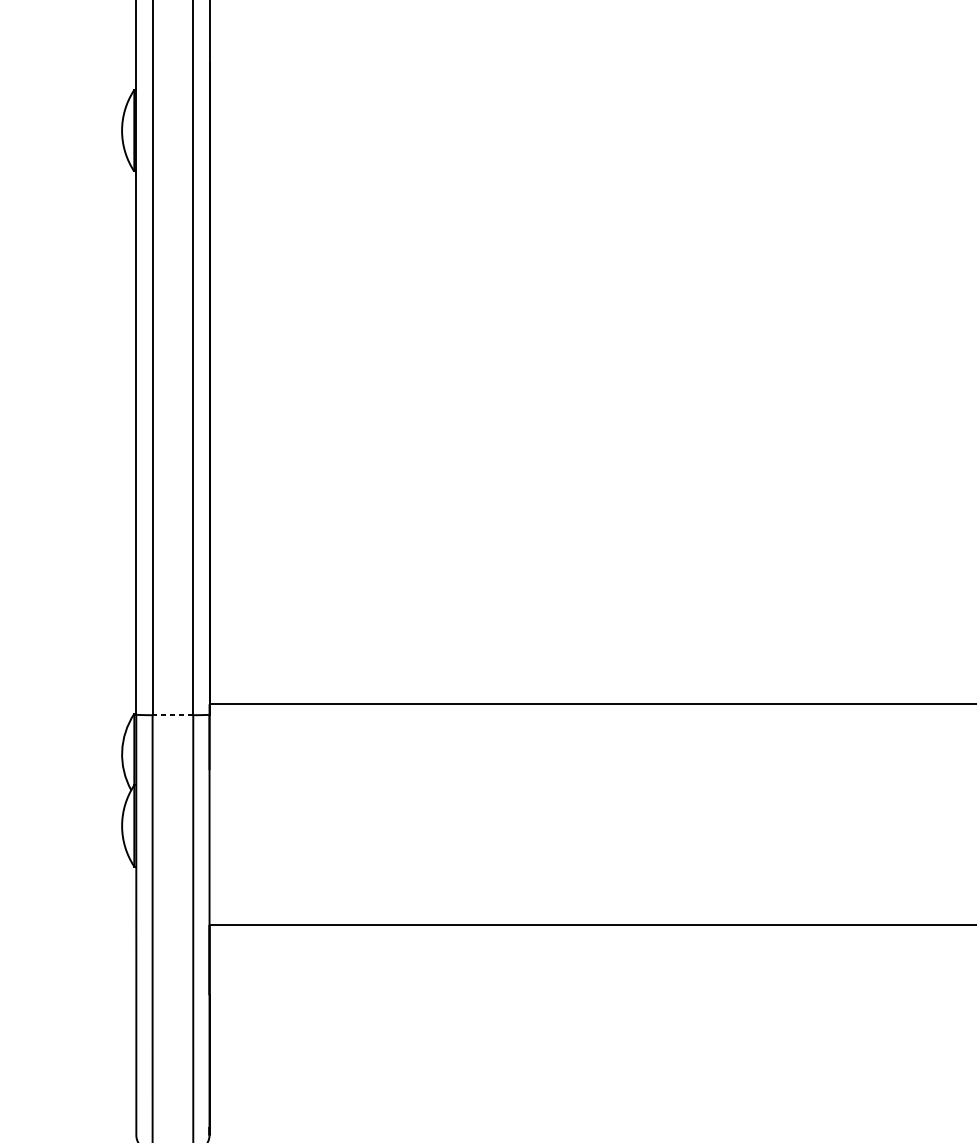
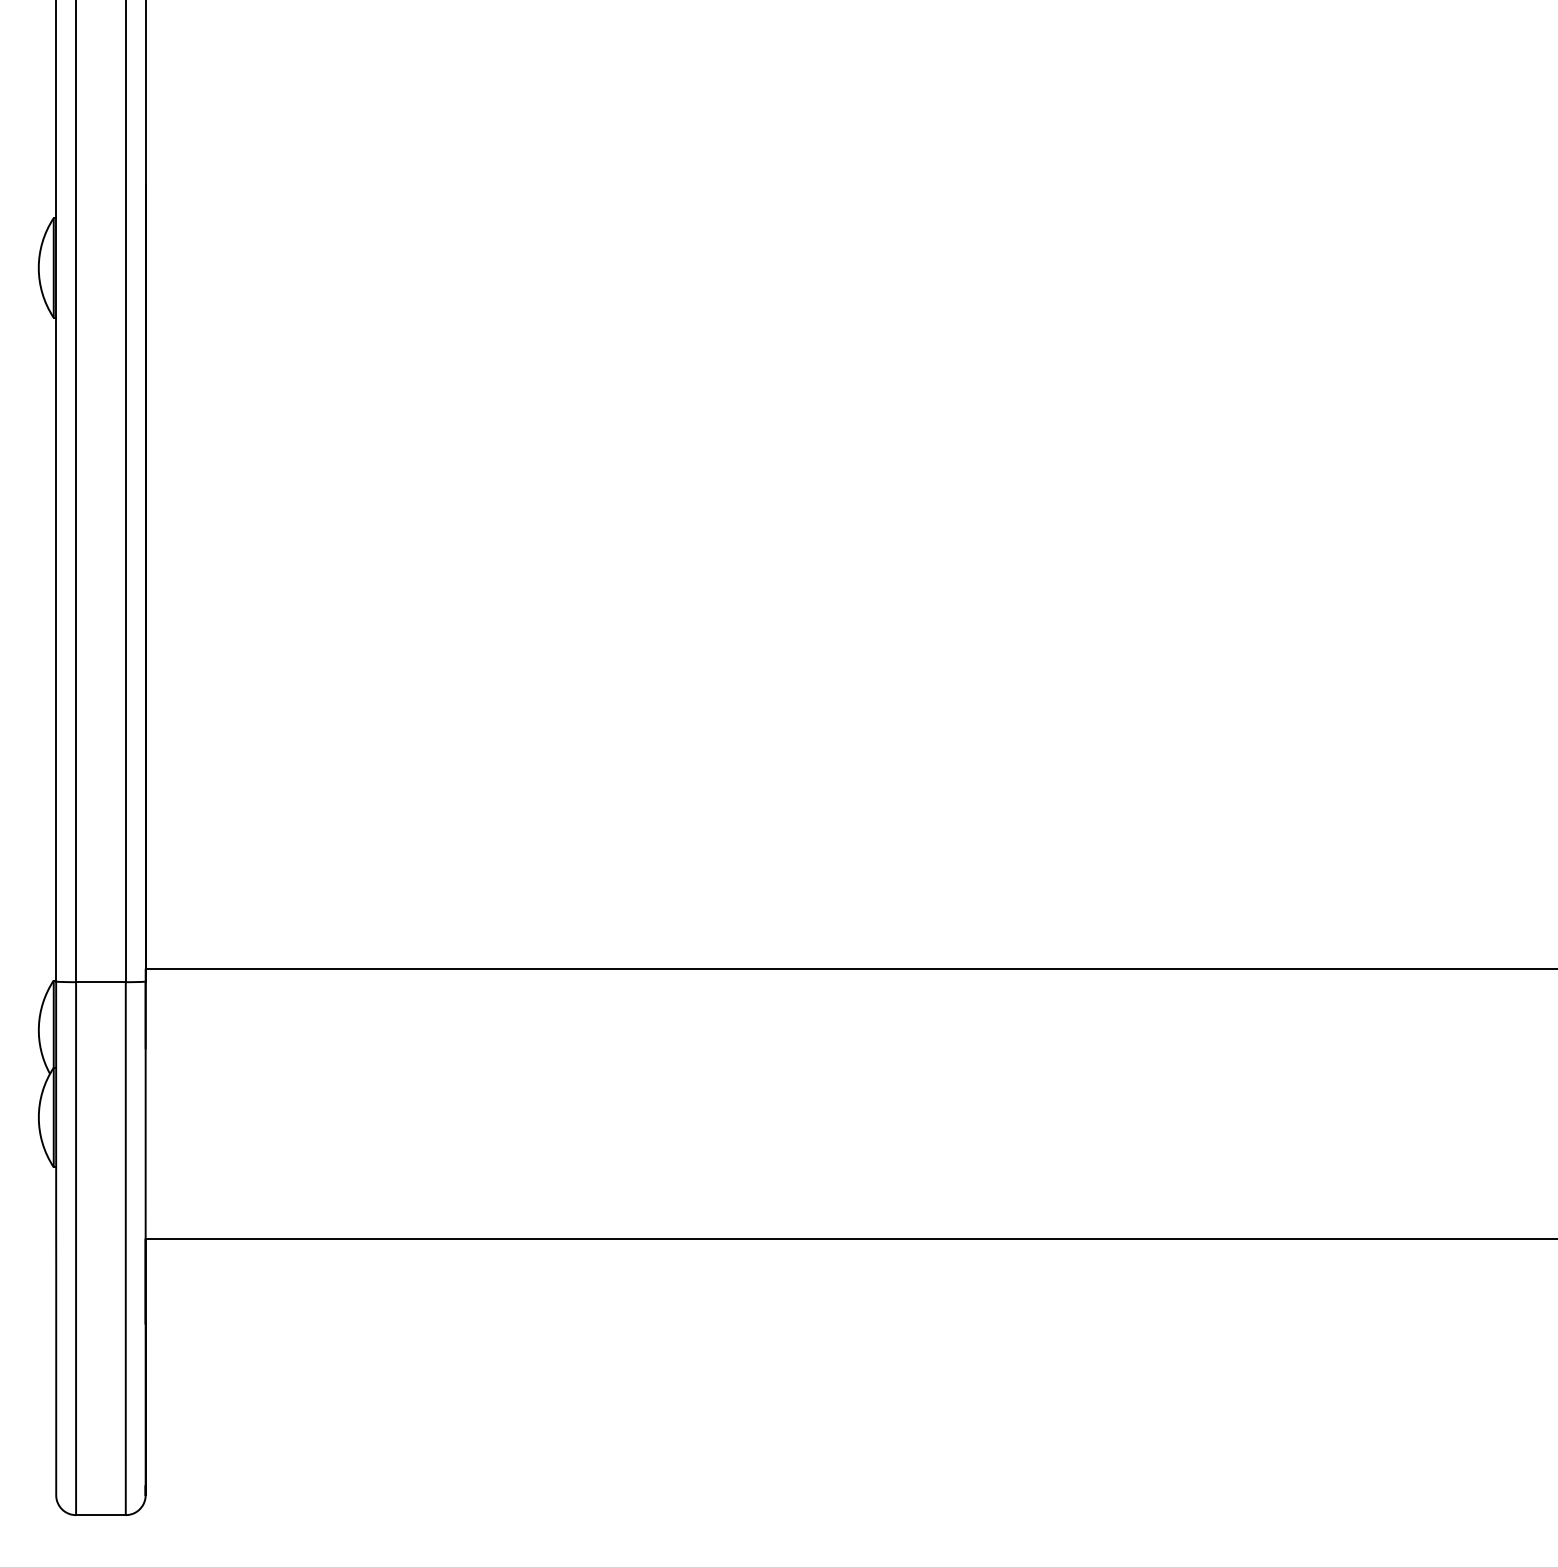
line: (172, 715) -> (100, 982), dashed -> solid

